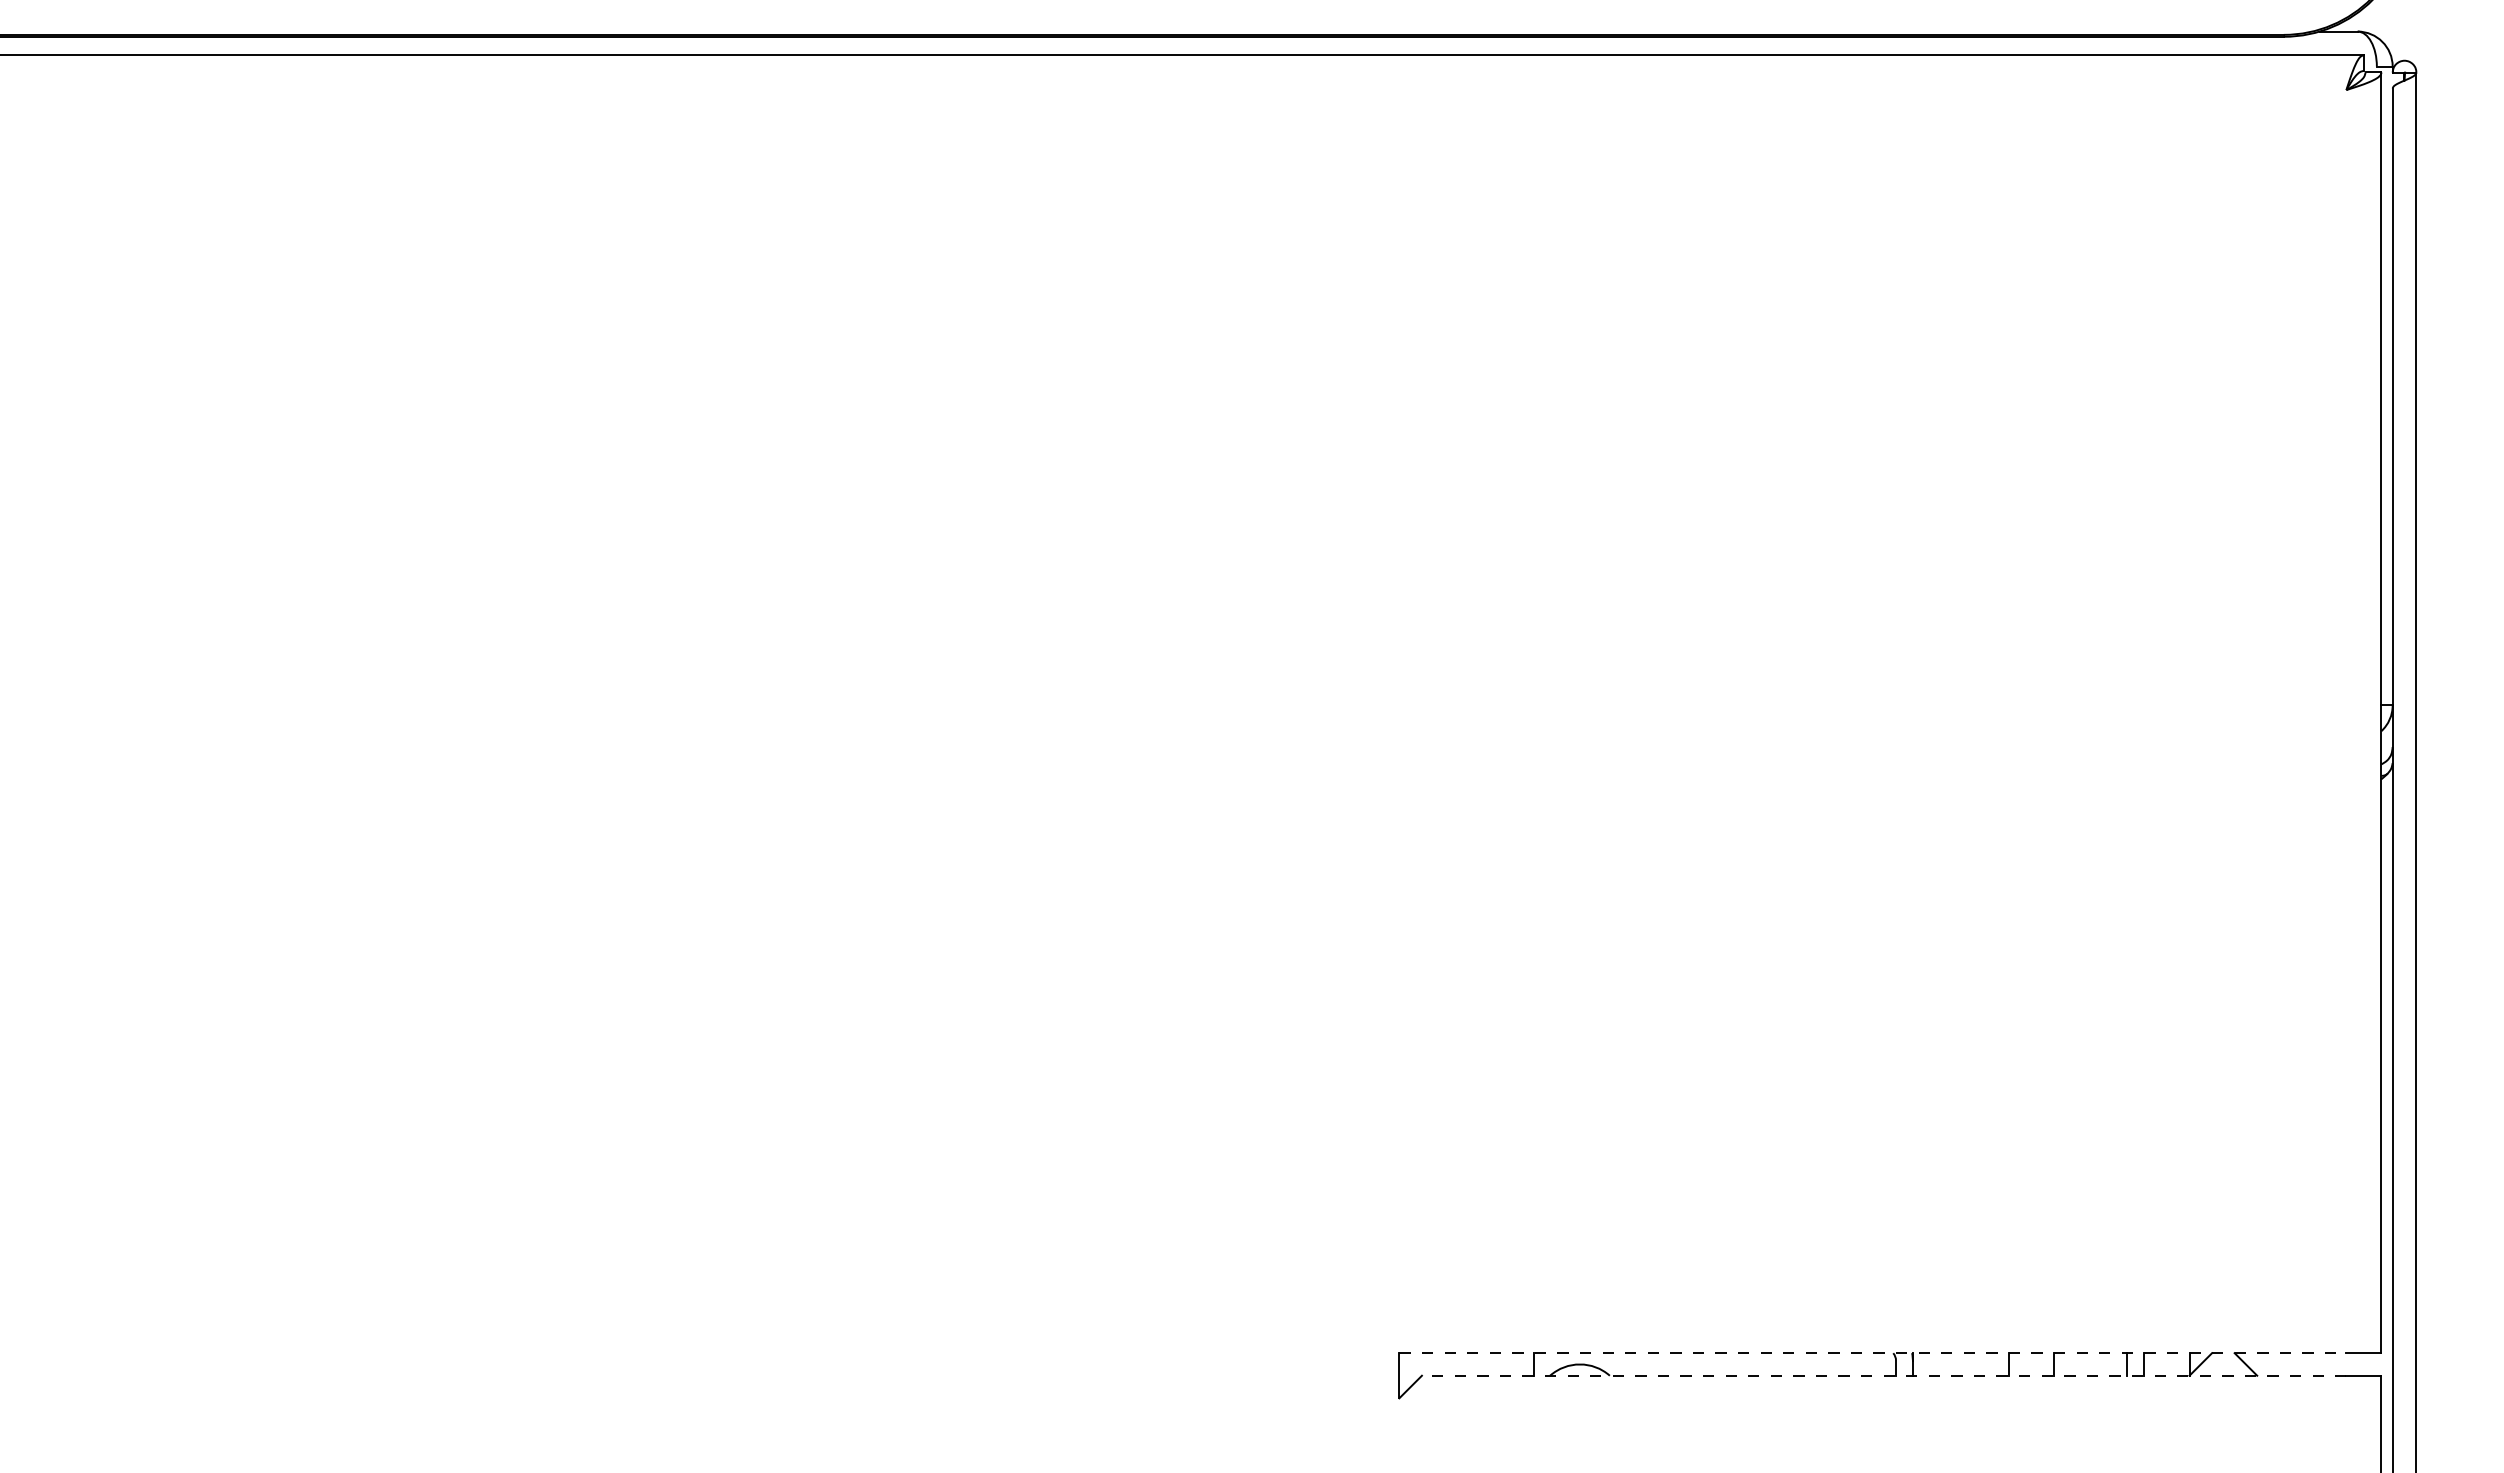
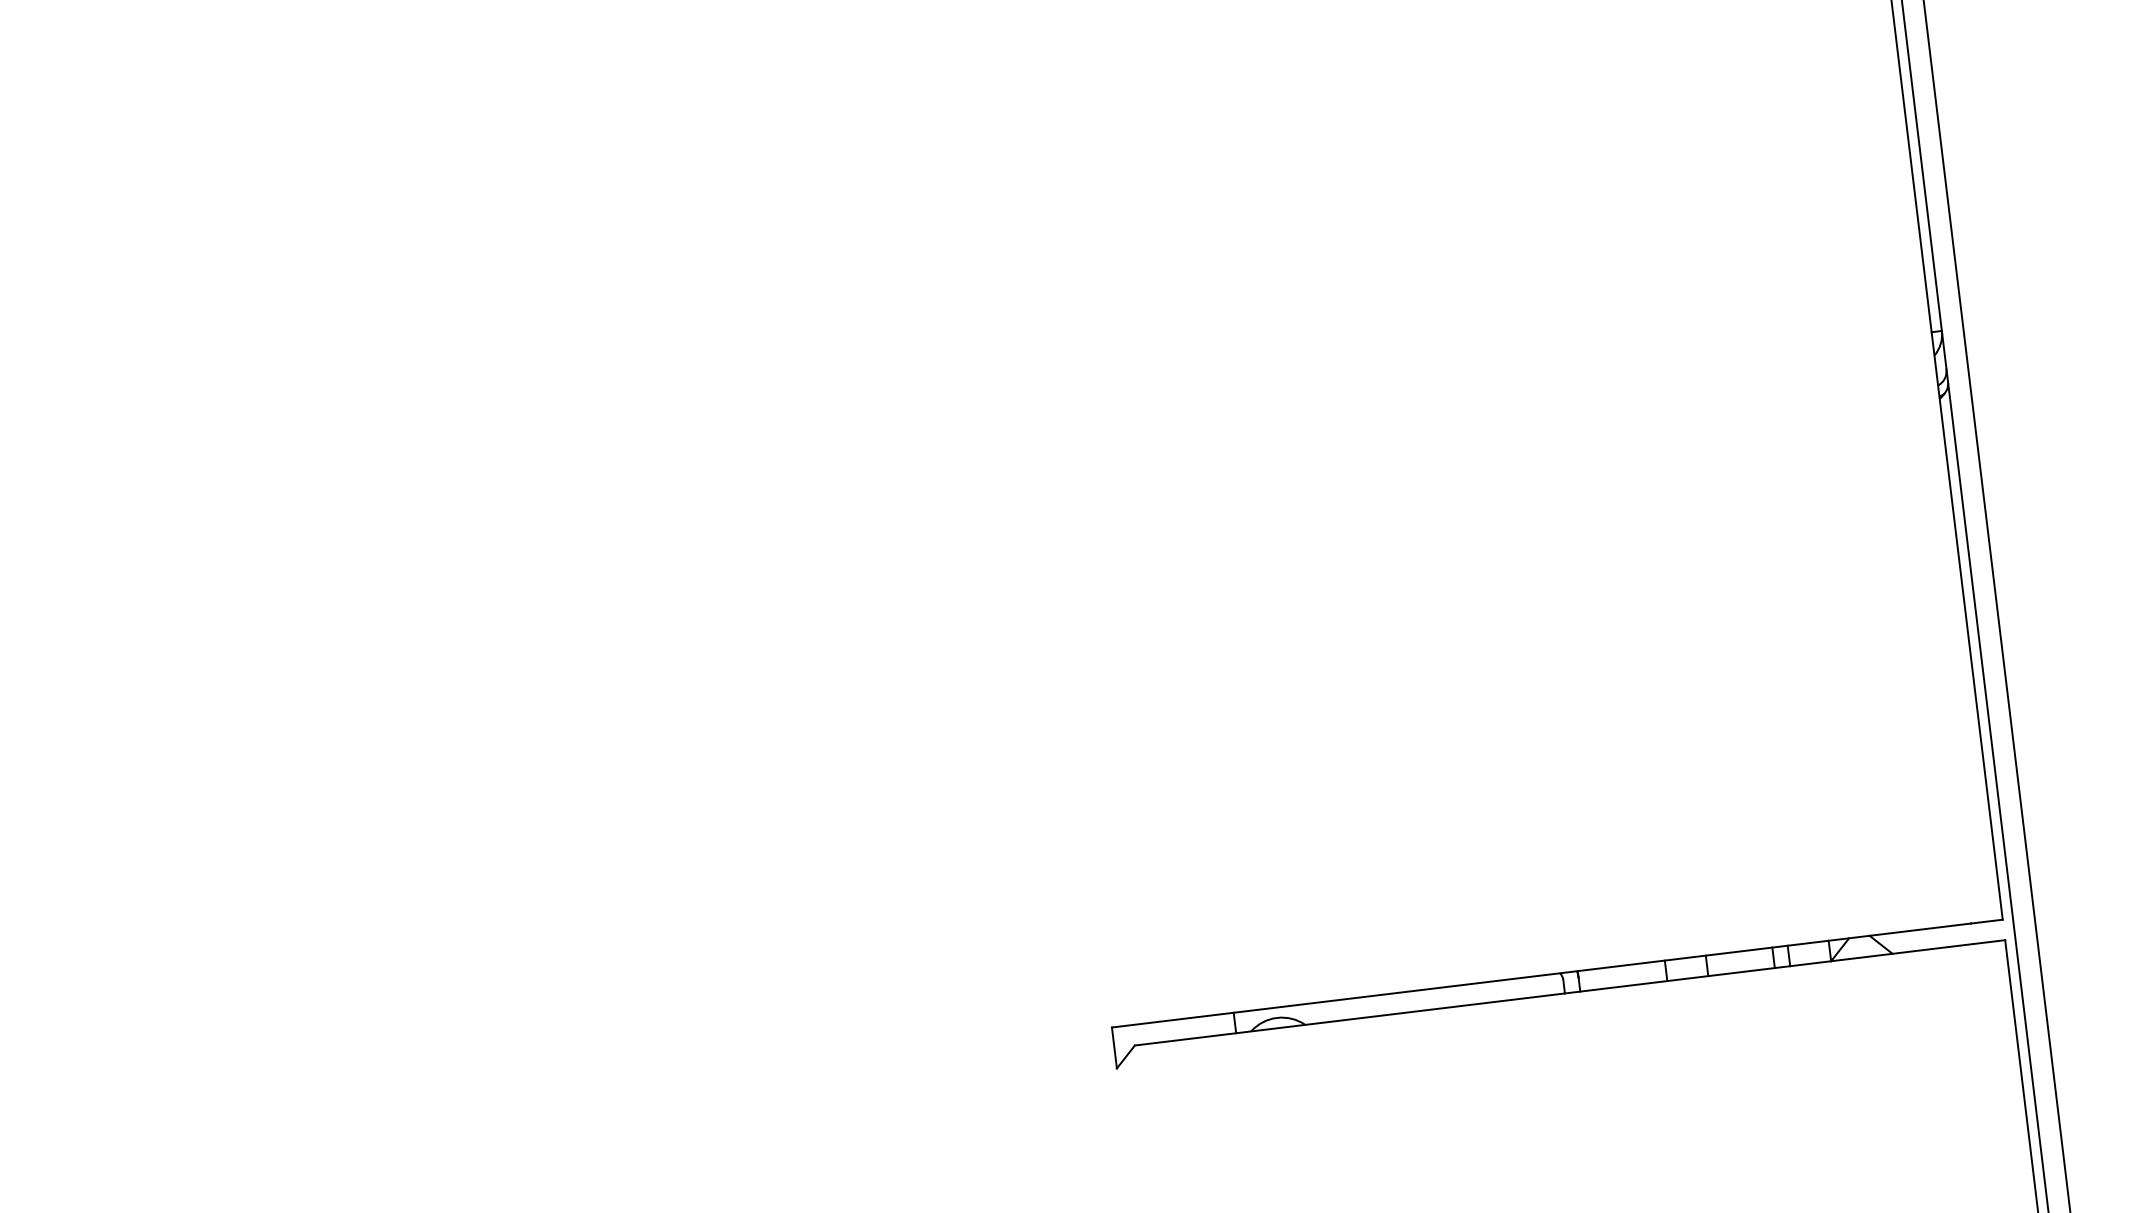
line: (1872, 1353) -> (1541, 975), dashed -> solid
line: (1883, 1375) -> (1553, 994), dashed -> solid

